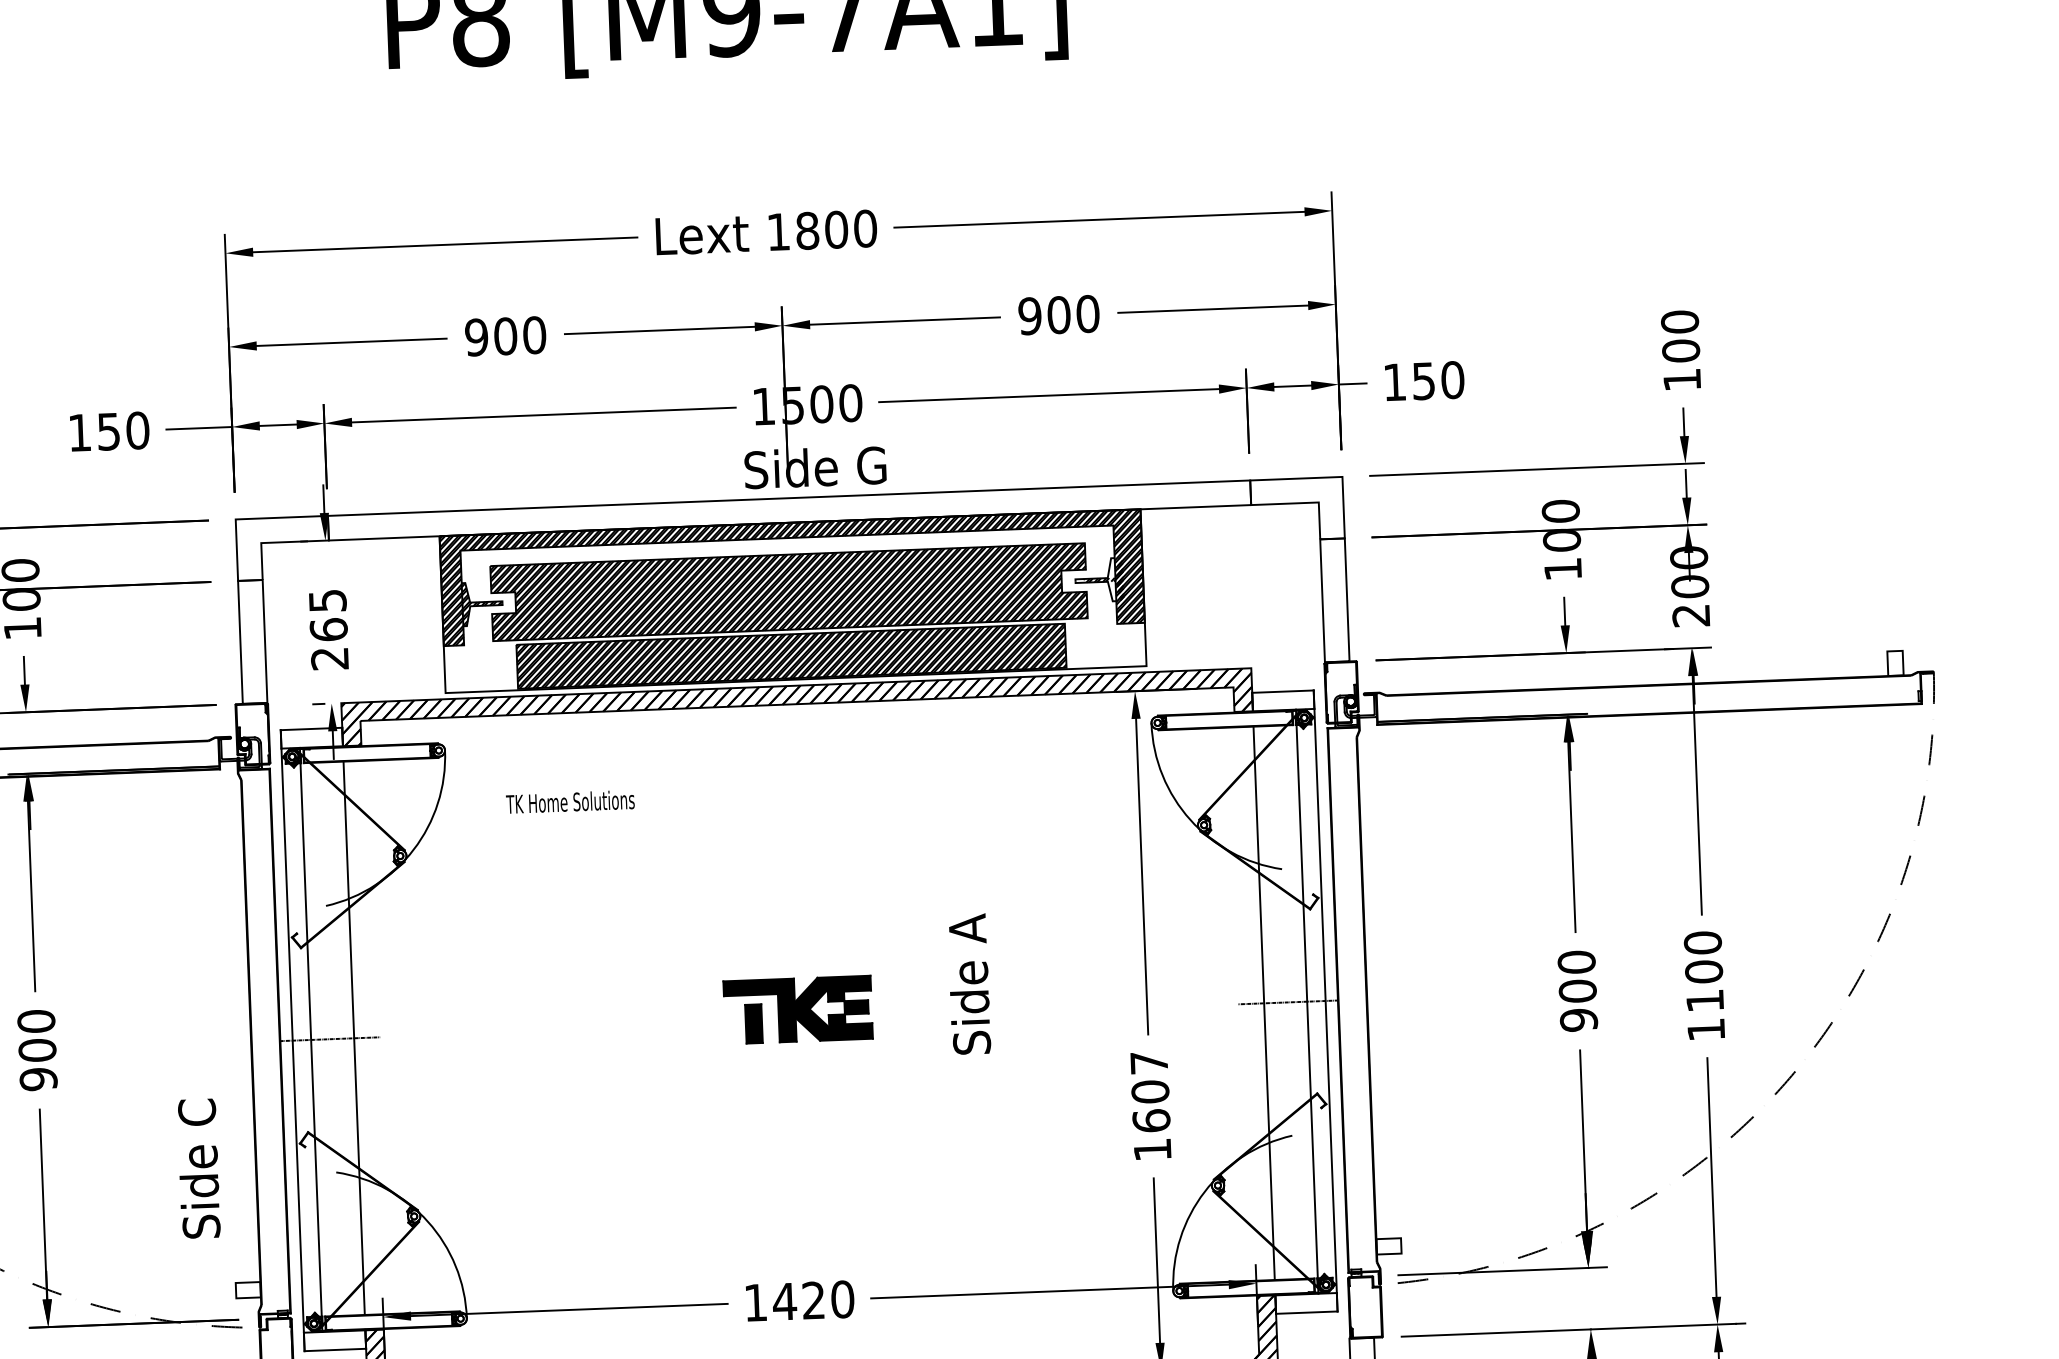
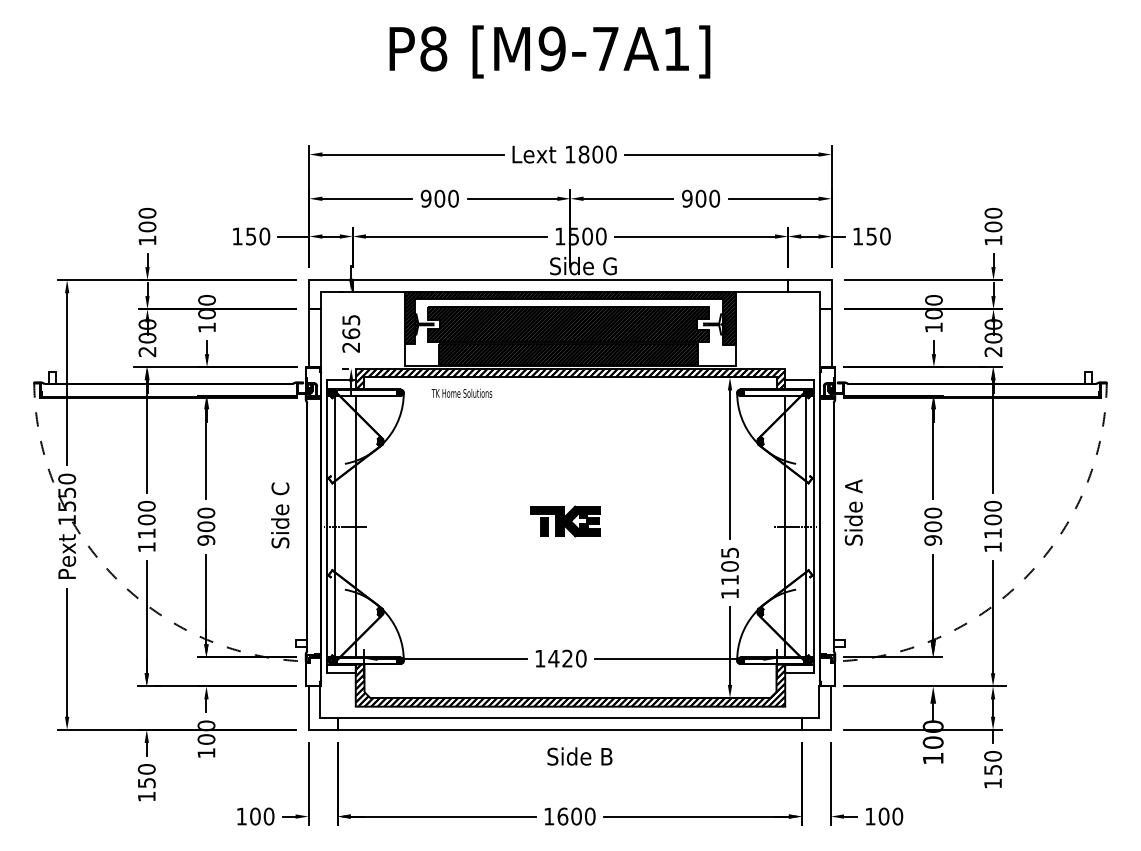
text: (569, 800) -> (461, 392), moved
text: (969, 984) -> (853, 512), moved
text: (1149, 1092) -> (729, 566), 1607 -> 1105
text: (199, 1168) -> (280, 515), moved

